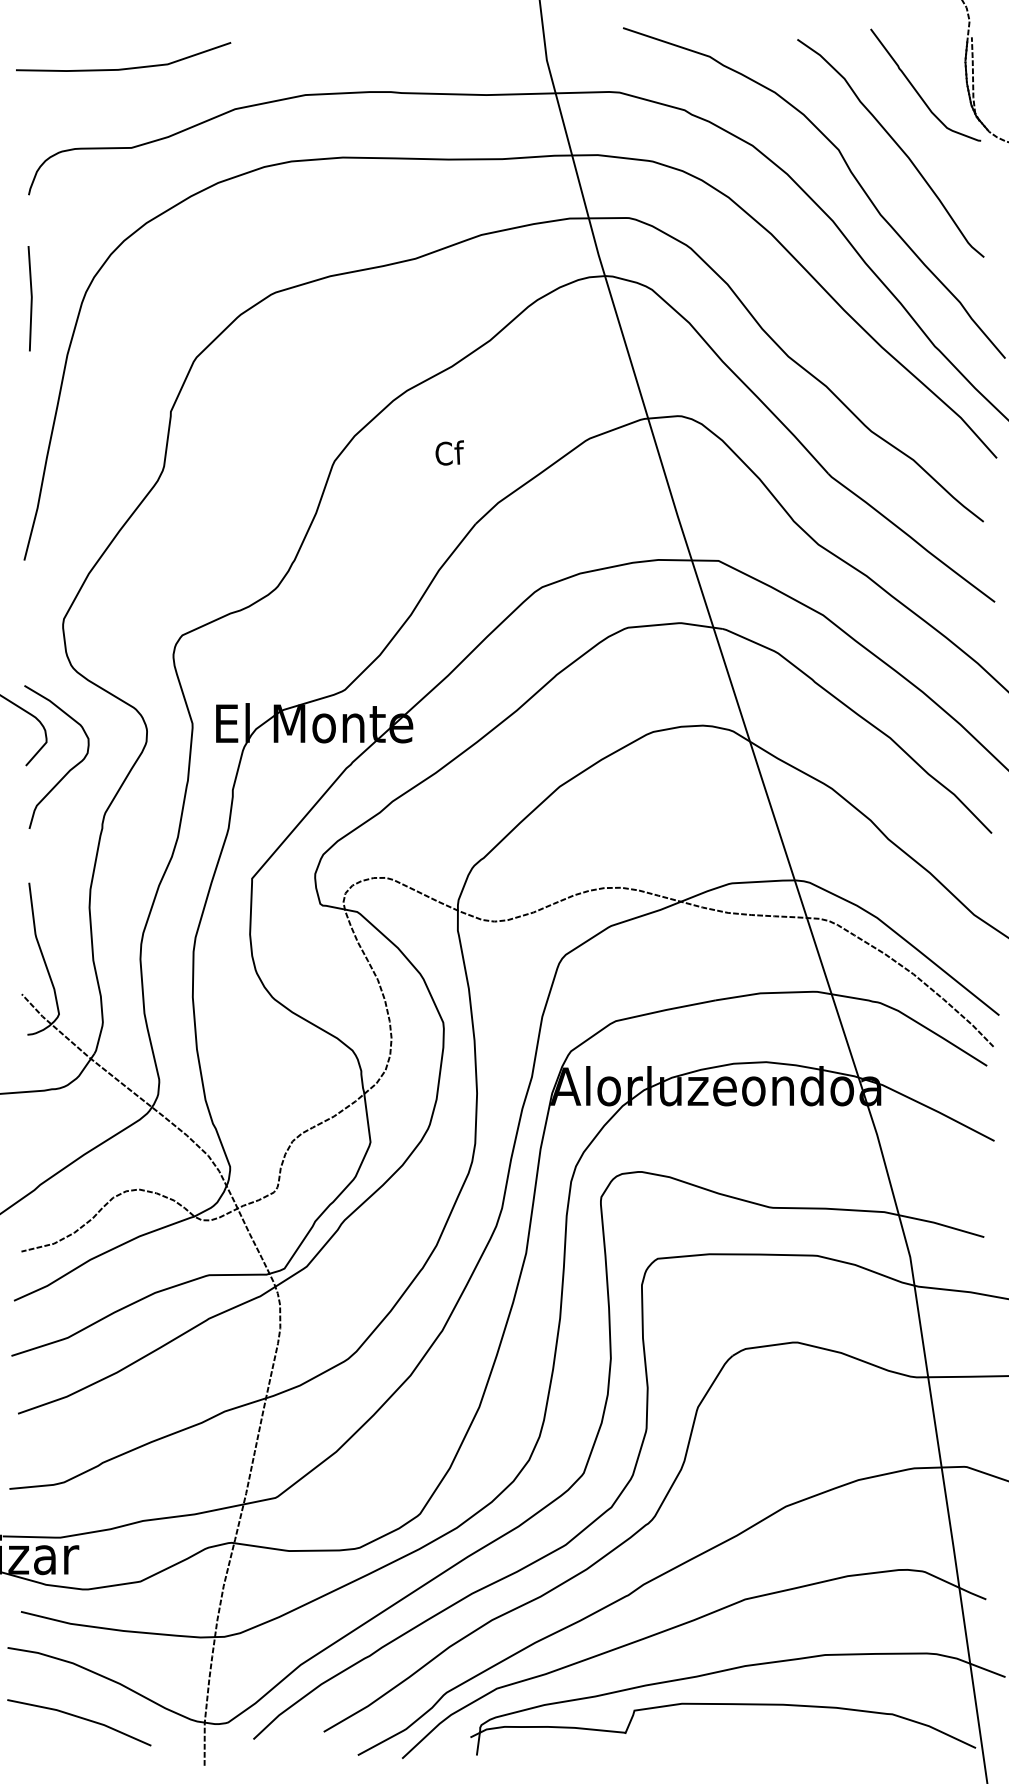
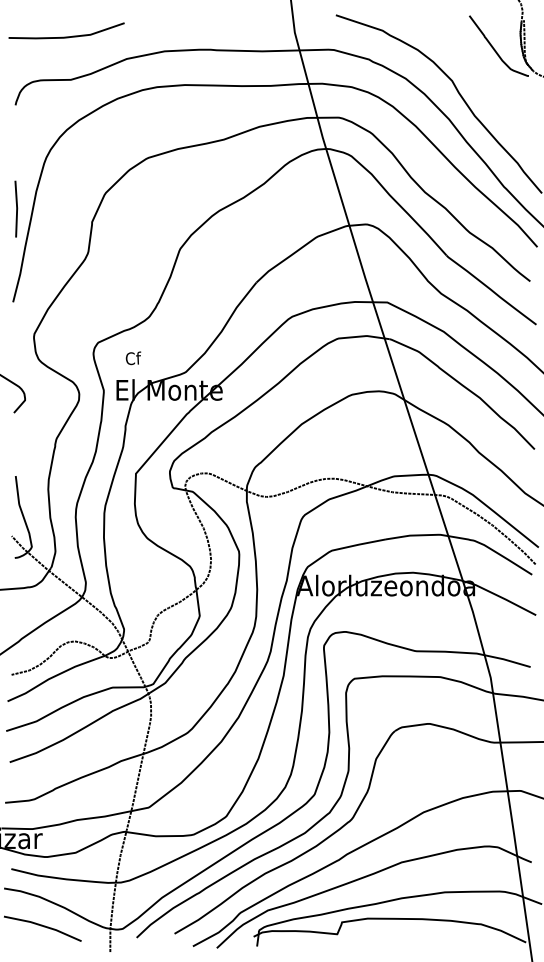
curve: (894, 145) -> (482, 78), removed
line: (30, 297) -> (16, 208), moved
text: (449, 453) -> (133, 358), moved
curve: (69, 768) -> (37, 414), removed

